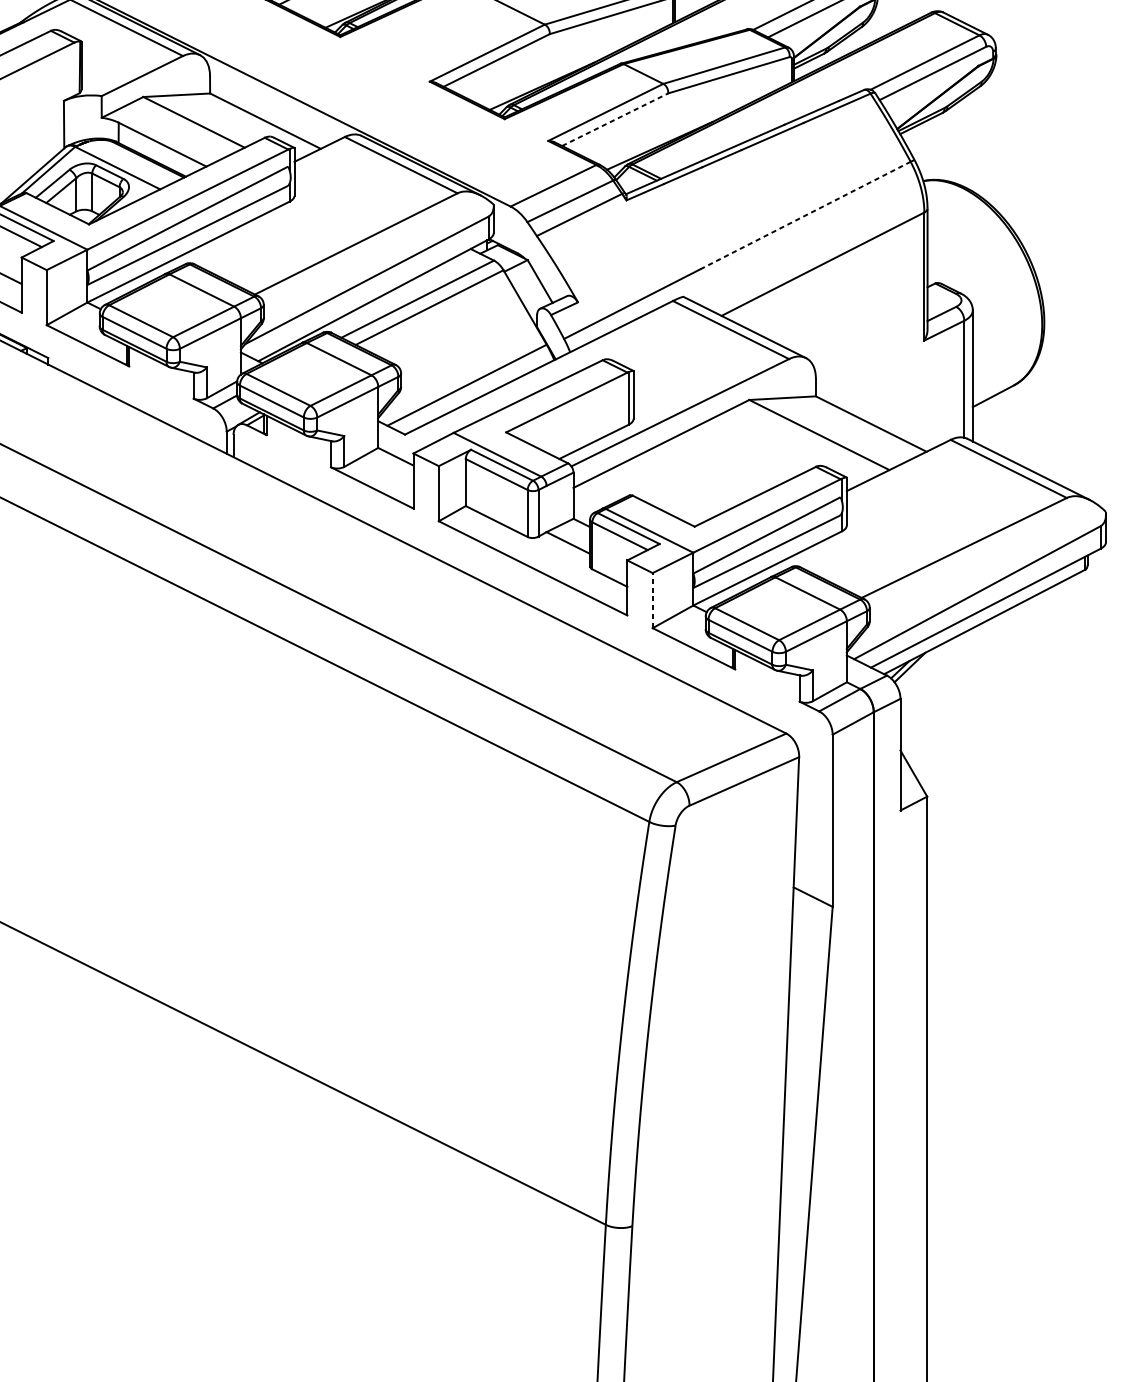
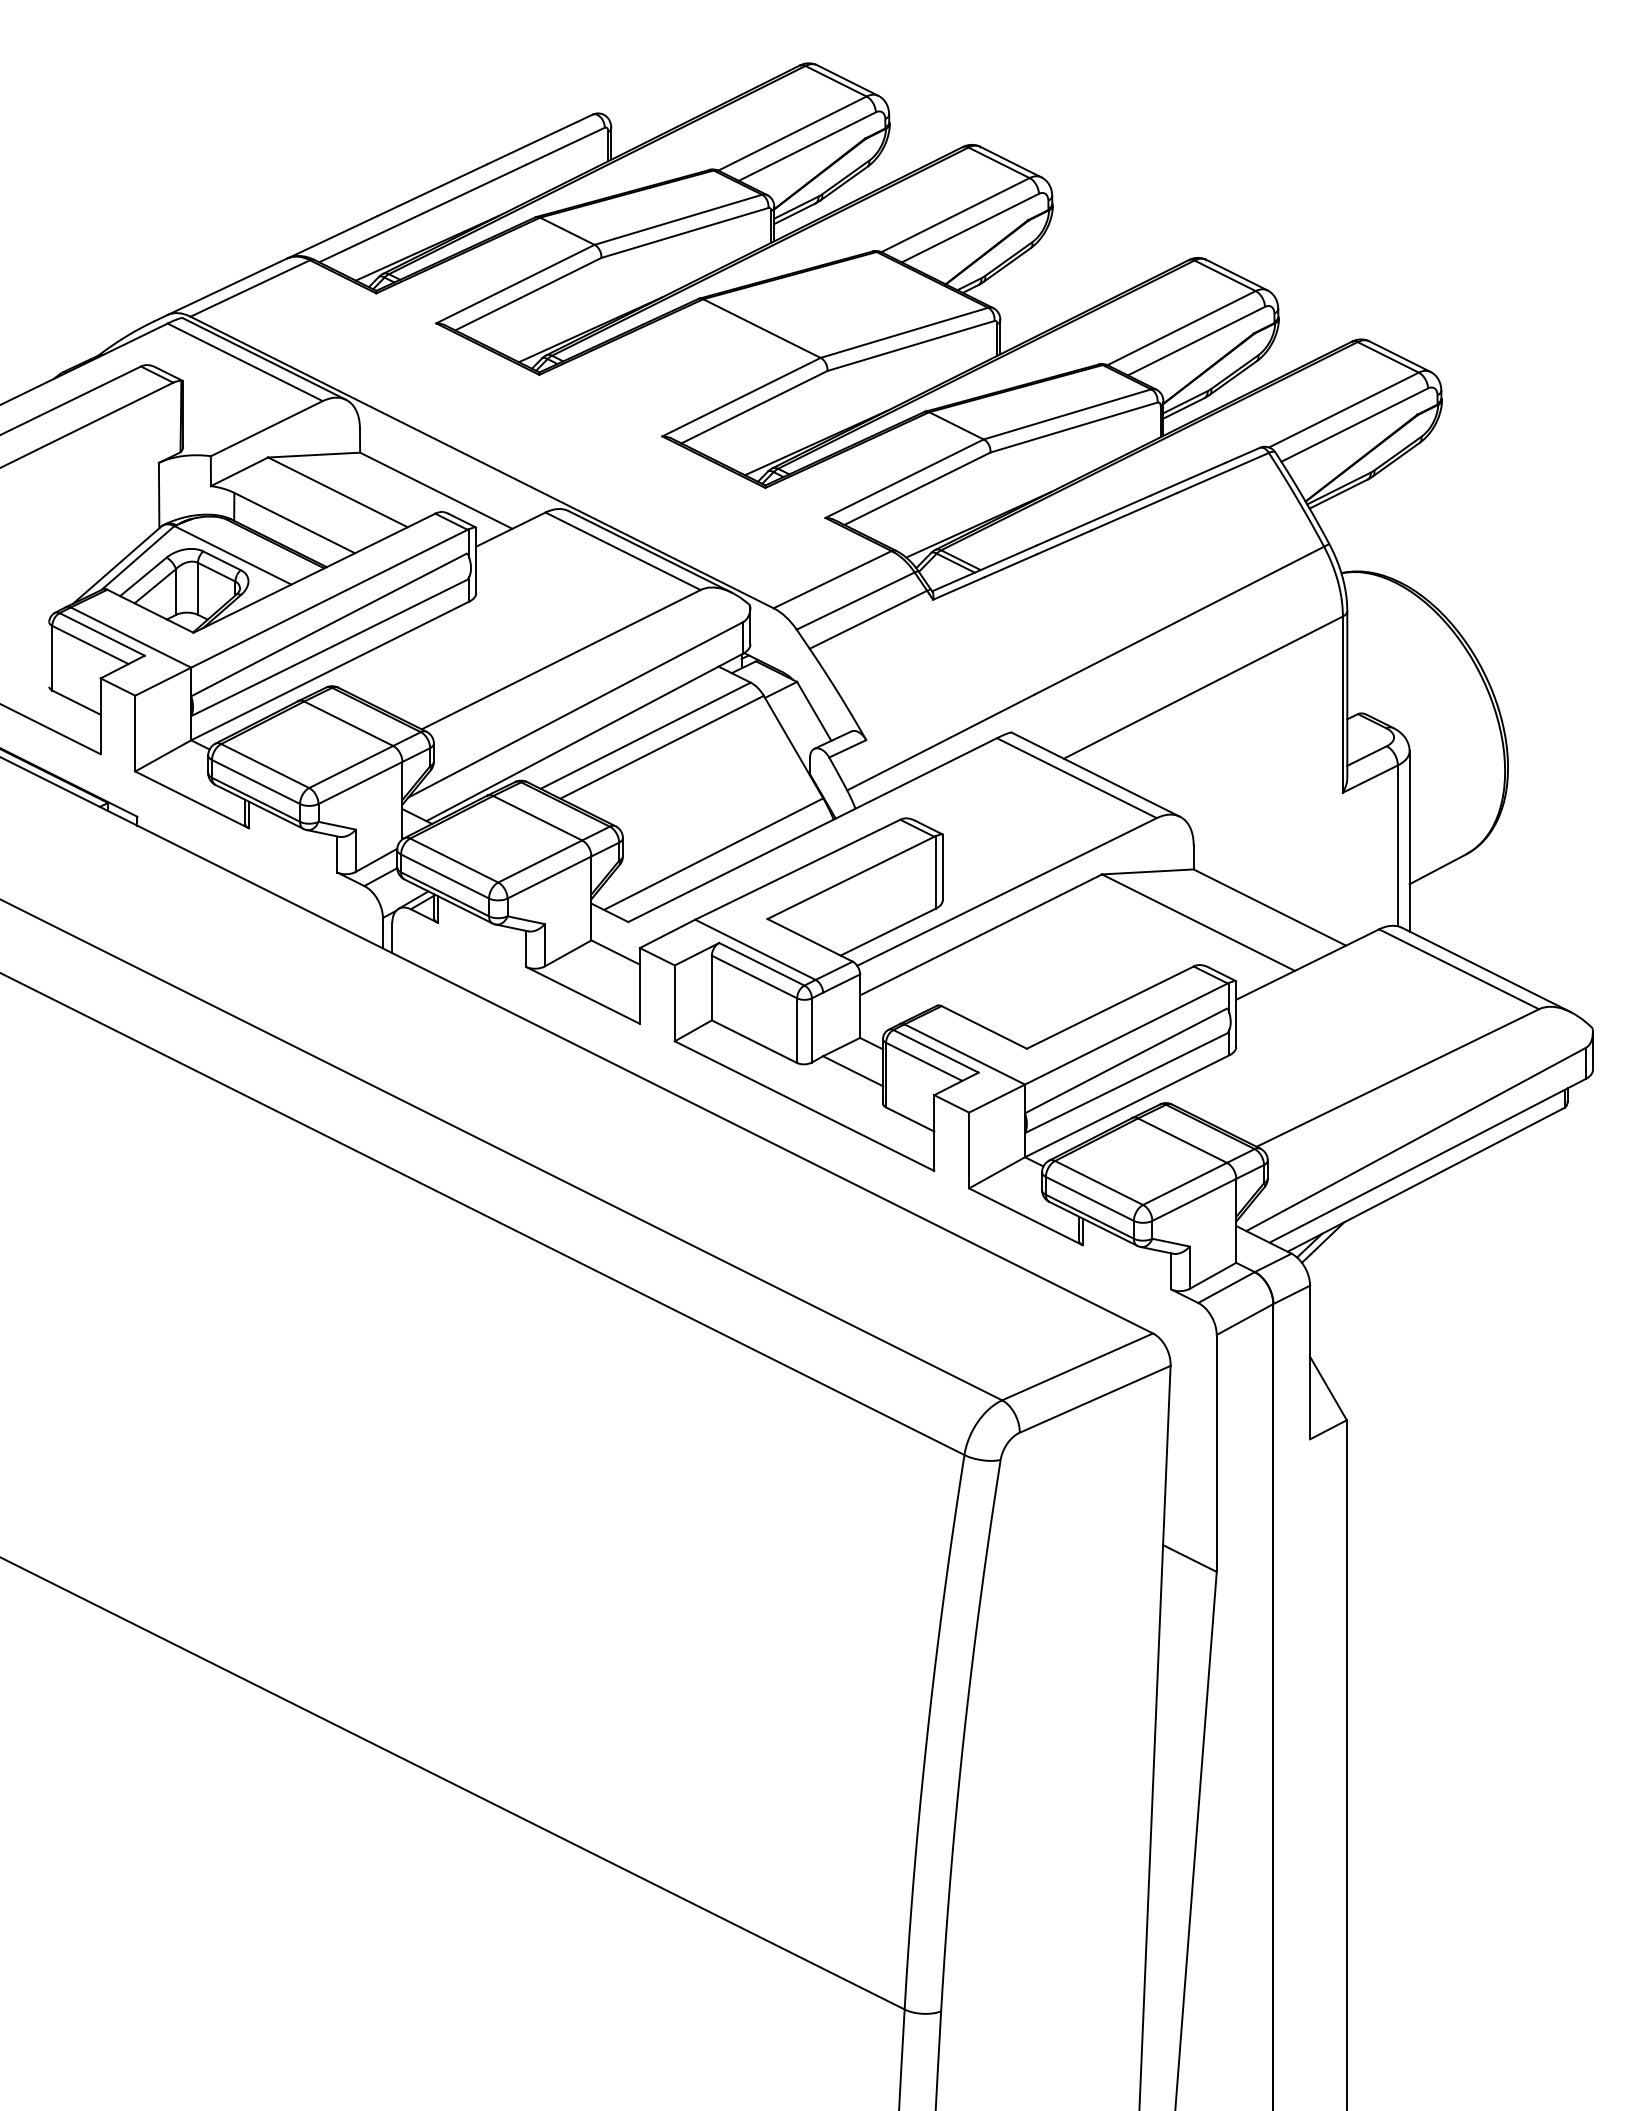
line: (615, 119) -> (917, 488), dashed -> solid
line: (805, 215) -> (1179, 620), dashed -> solid
line: (652, 600) -> (969, 1150), dashed -> solid

